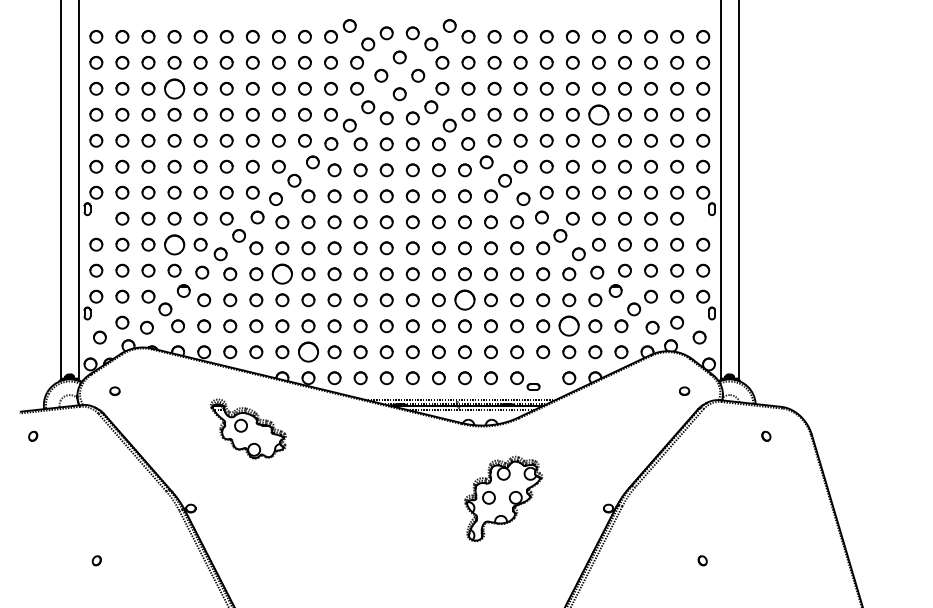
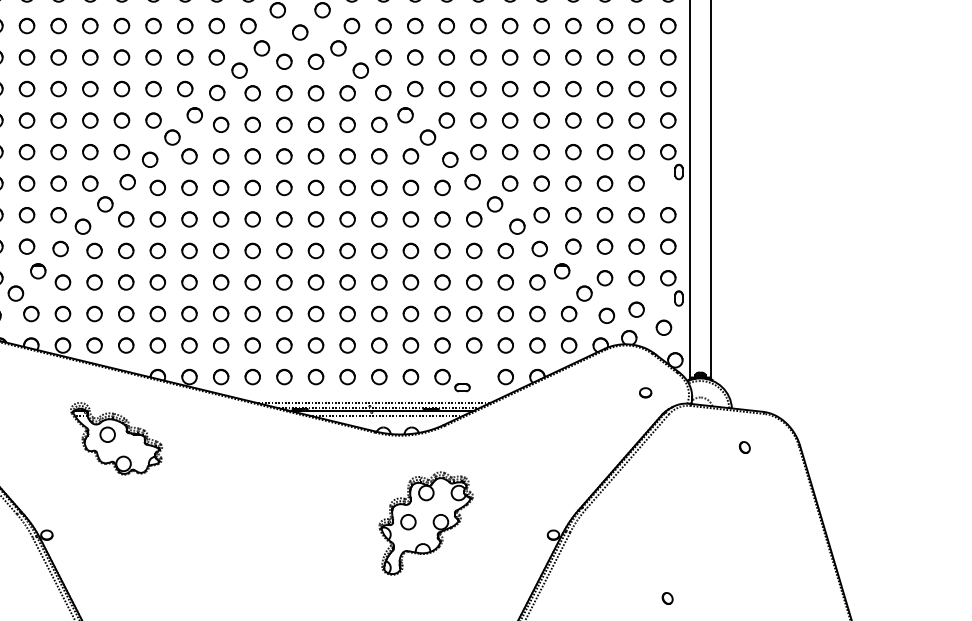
part: (174, 88) -> (26, 25), size x0.62
part: (598, 114) -> (541, 57), size x0.62
part: (174, 244) -> (26, 214), size x0.62
part: (282, 274) -> (157, 251), size x0.62
part: (464, 300) -> (378, 282), size x0.62
part: (569, 326) -> (506, 314), size x0.62
part: (308, 352) -> (189, 345), size x0.62

